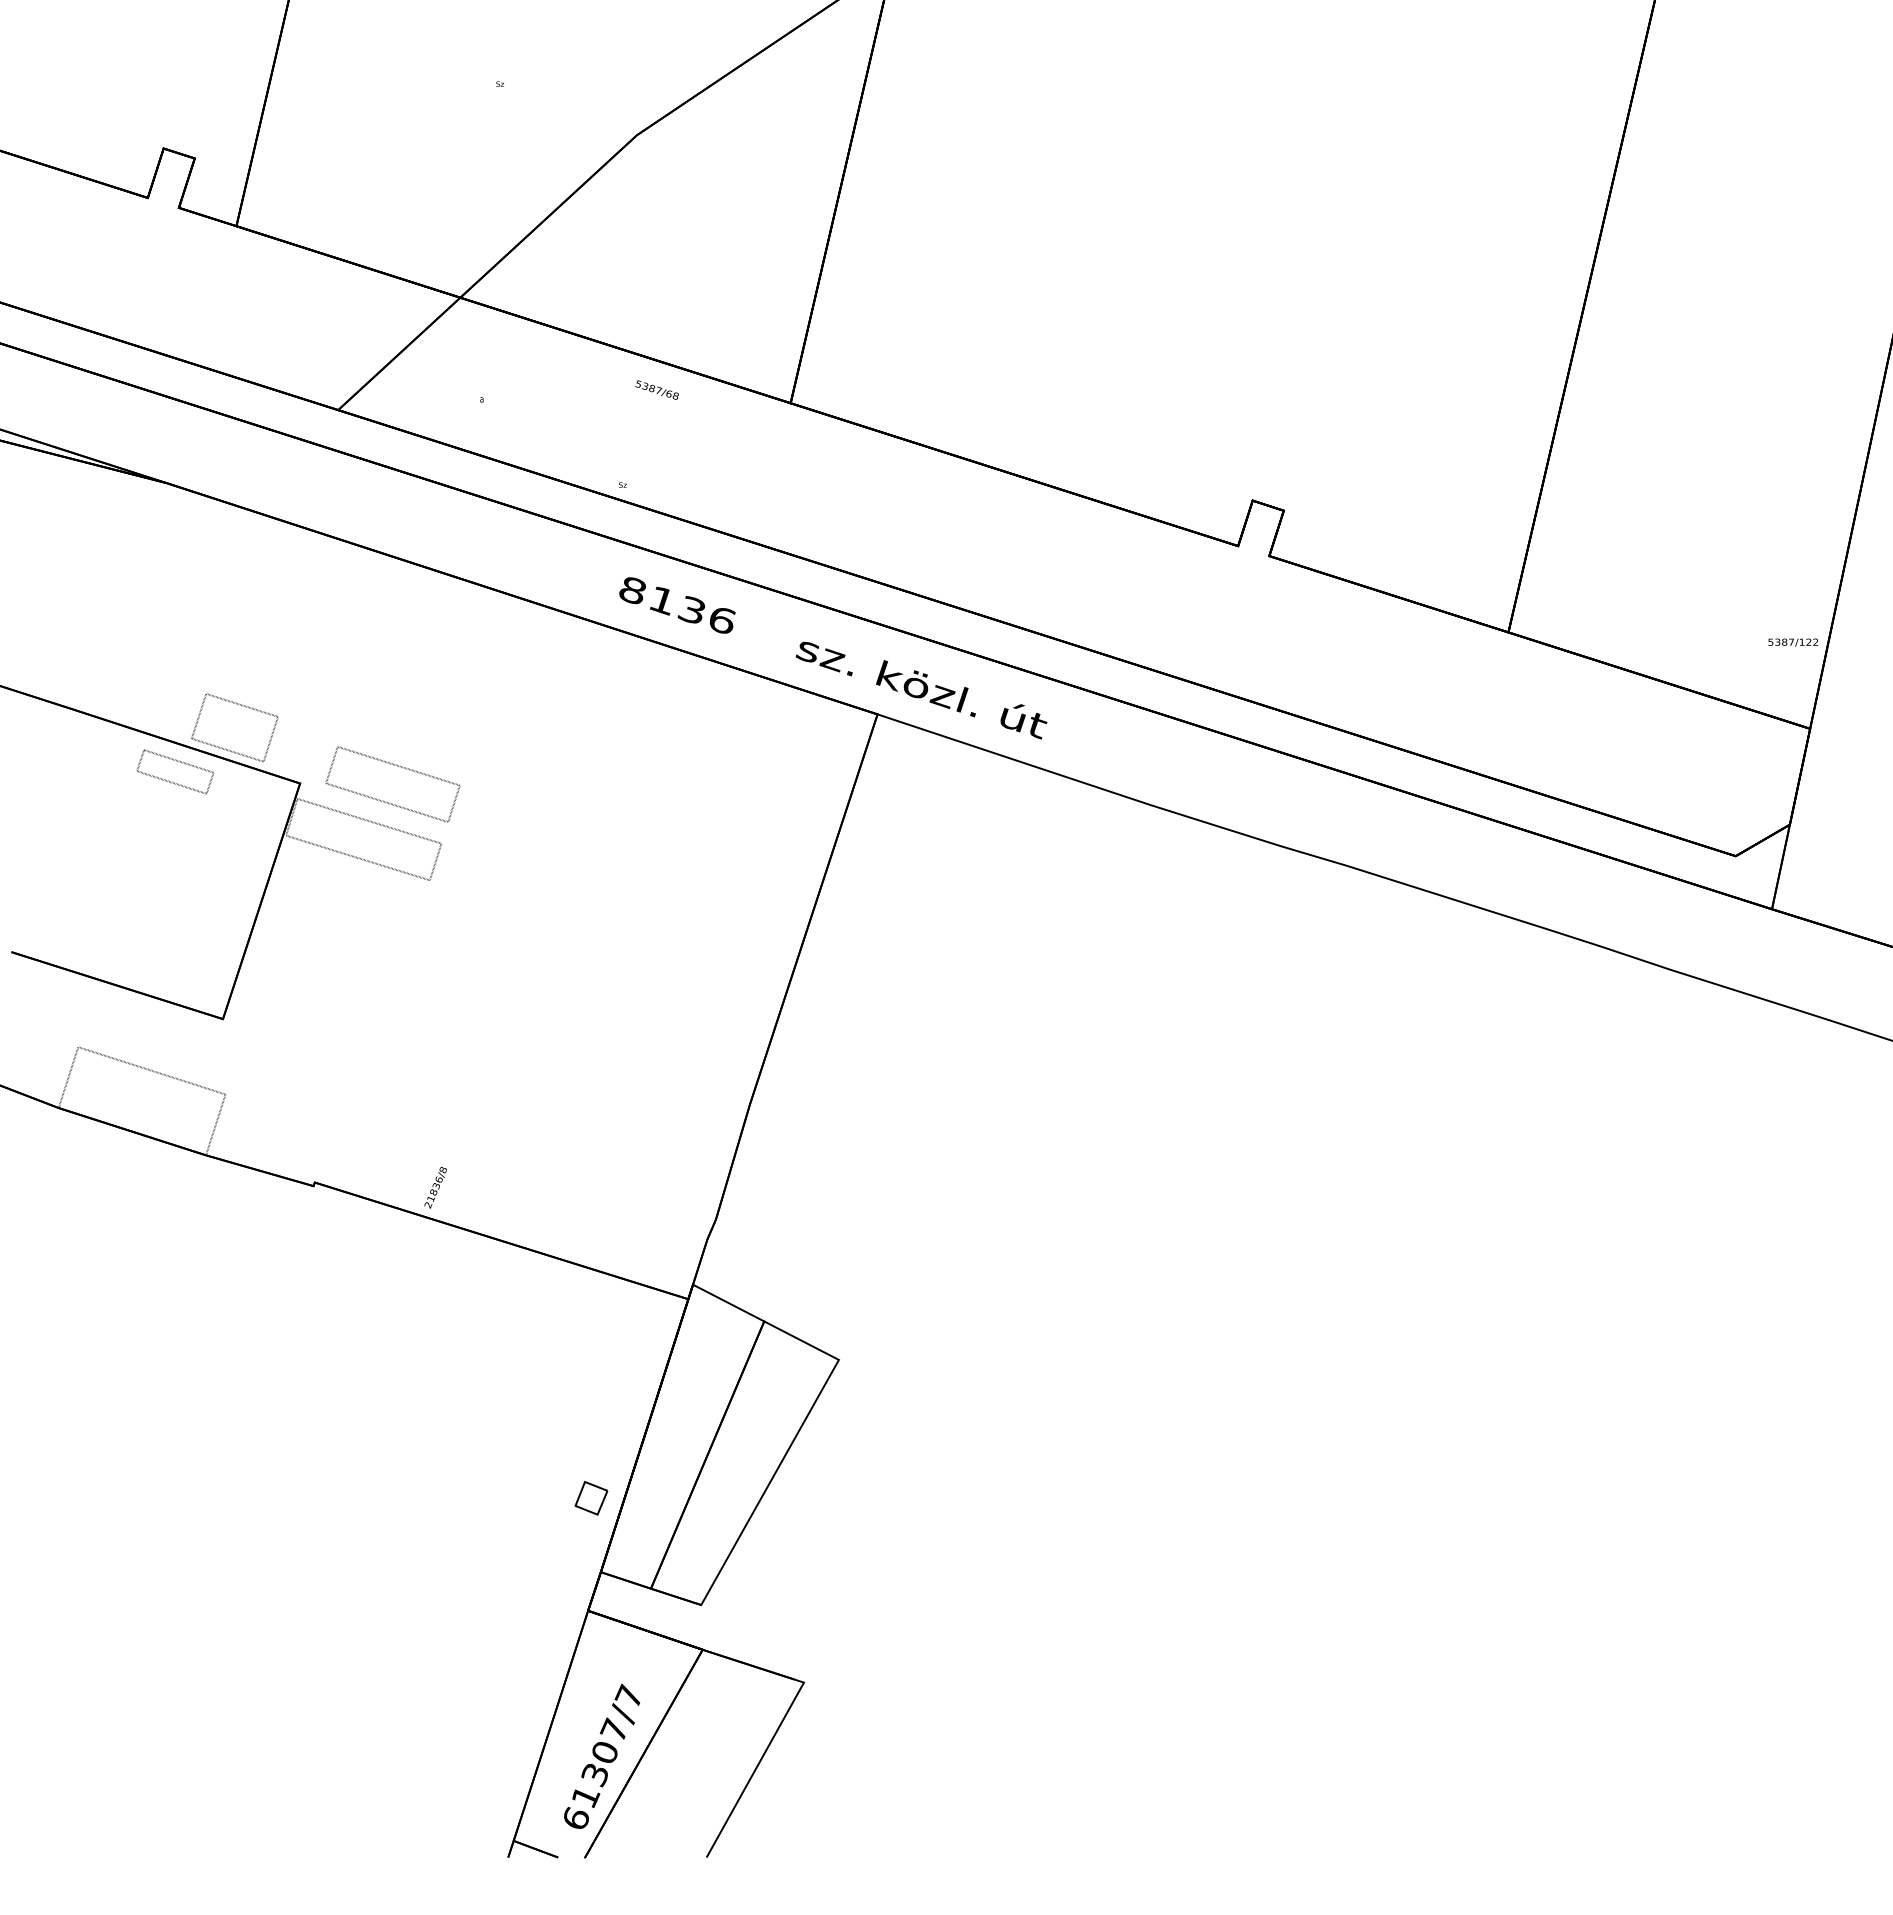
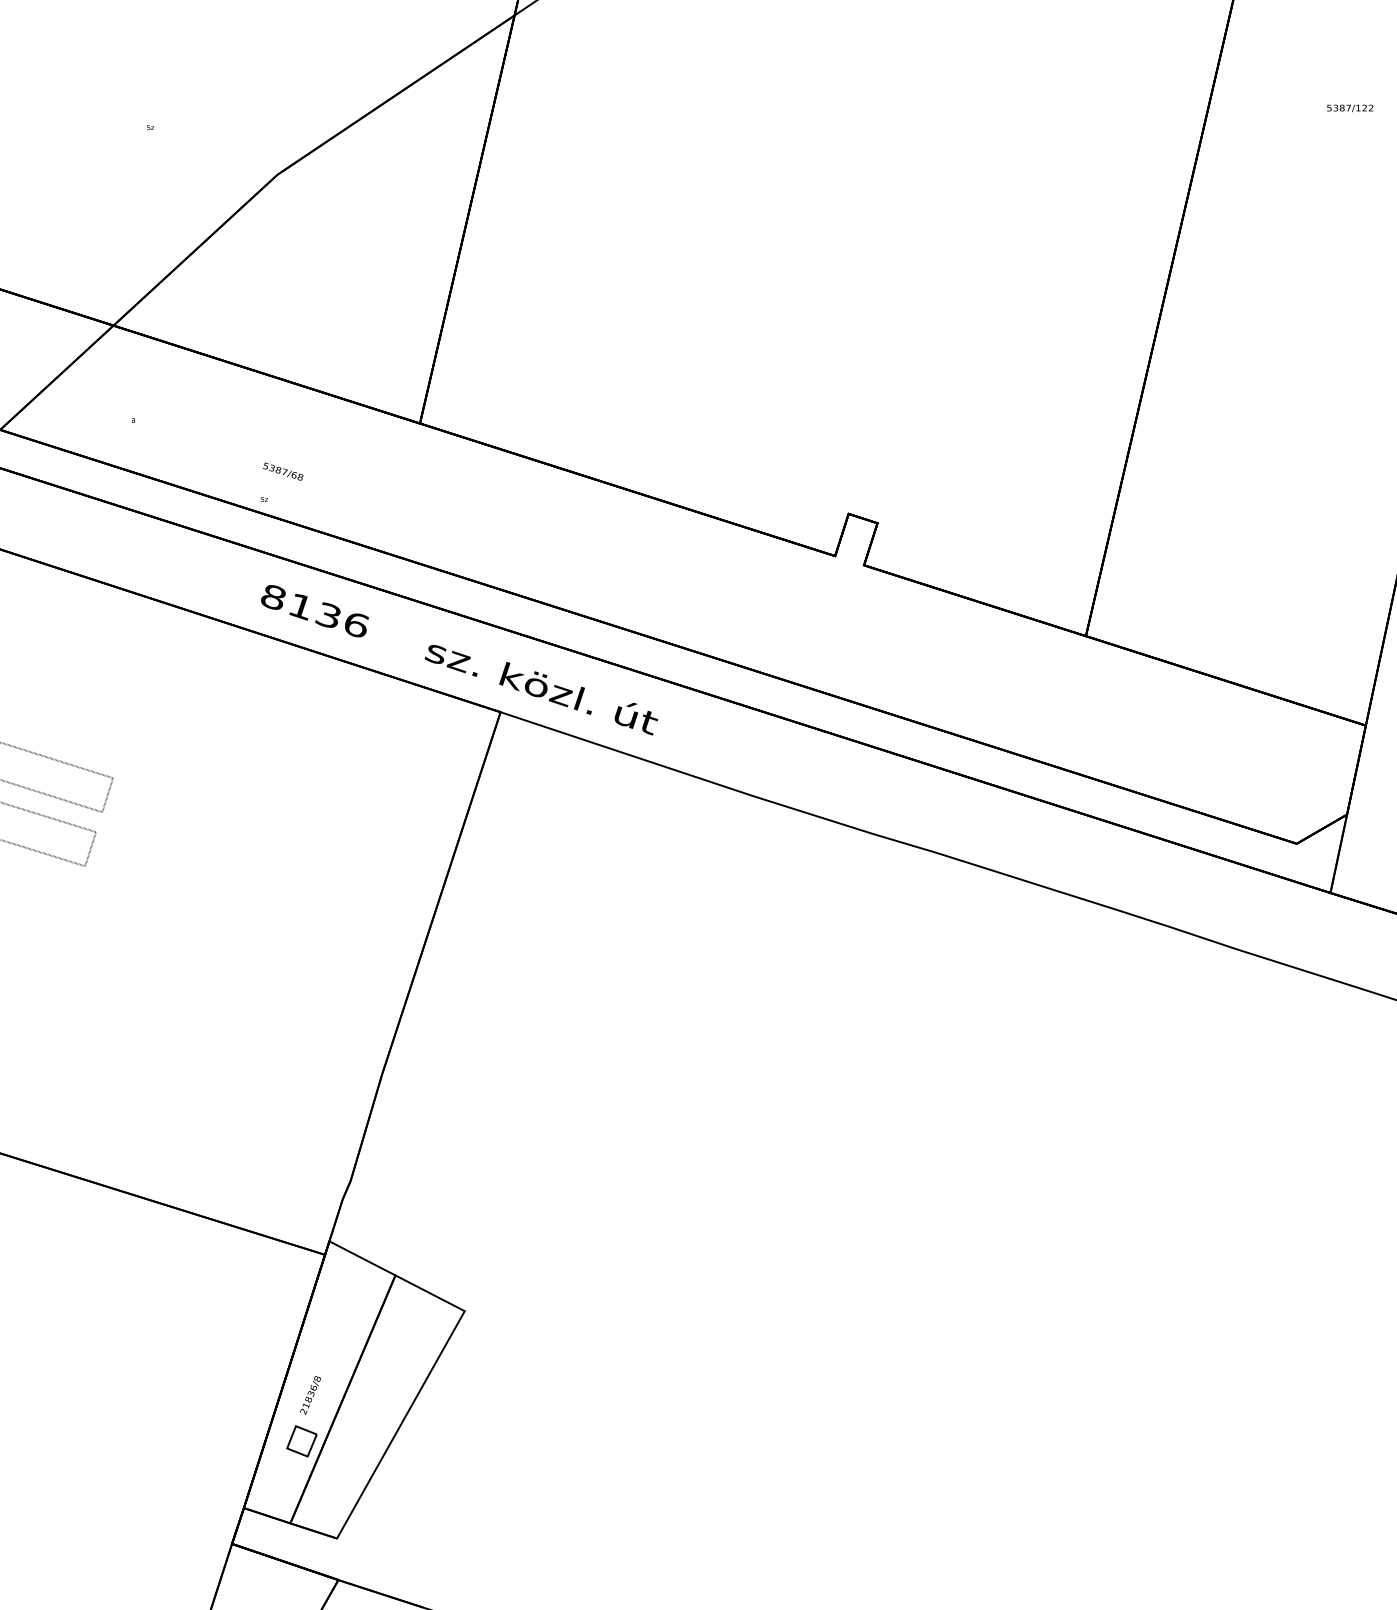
text: (656, 389) -> (282, 471), moved
text: (1793, 642) -> (1350, 108), moved
text: (435, 1187) -> (310, 1395), moved
part: (591, 1498) -> (302, 1441), moved

